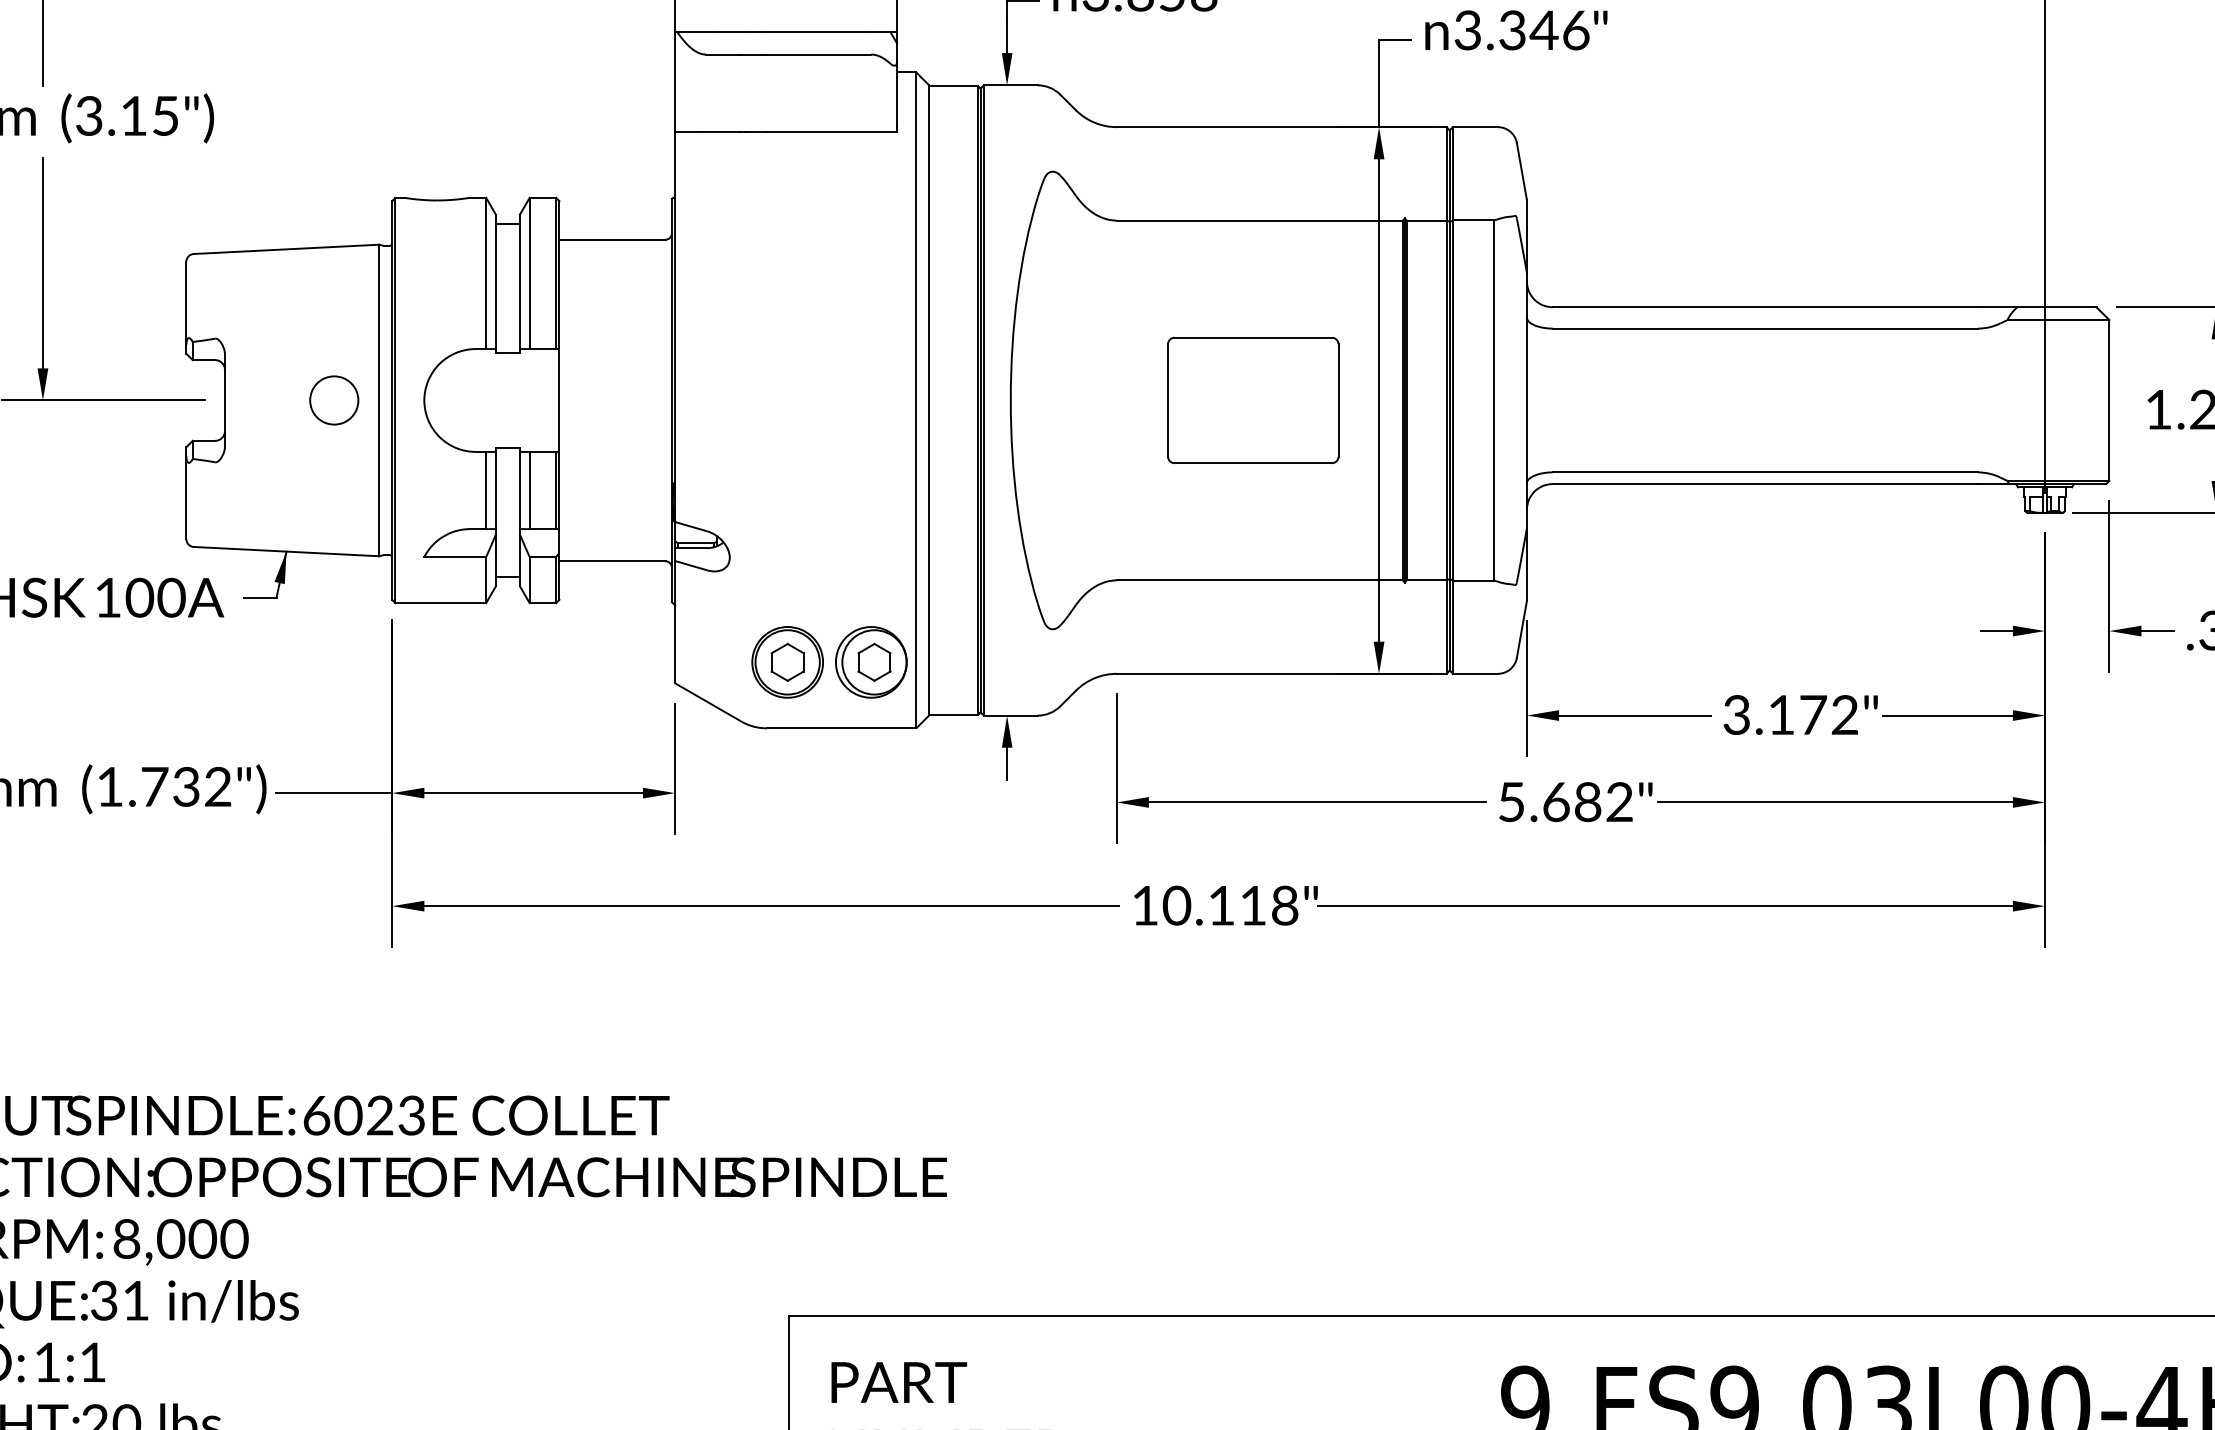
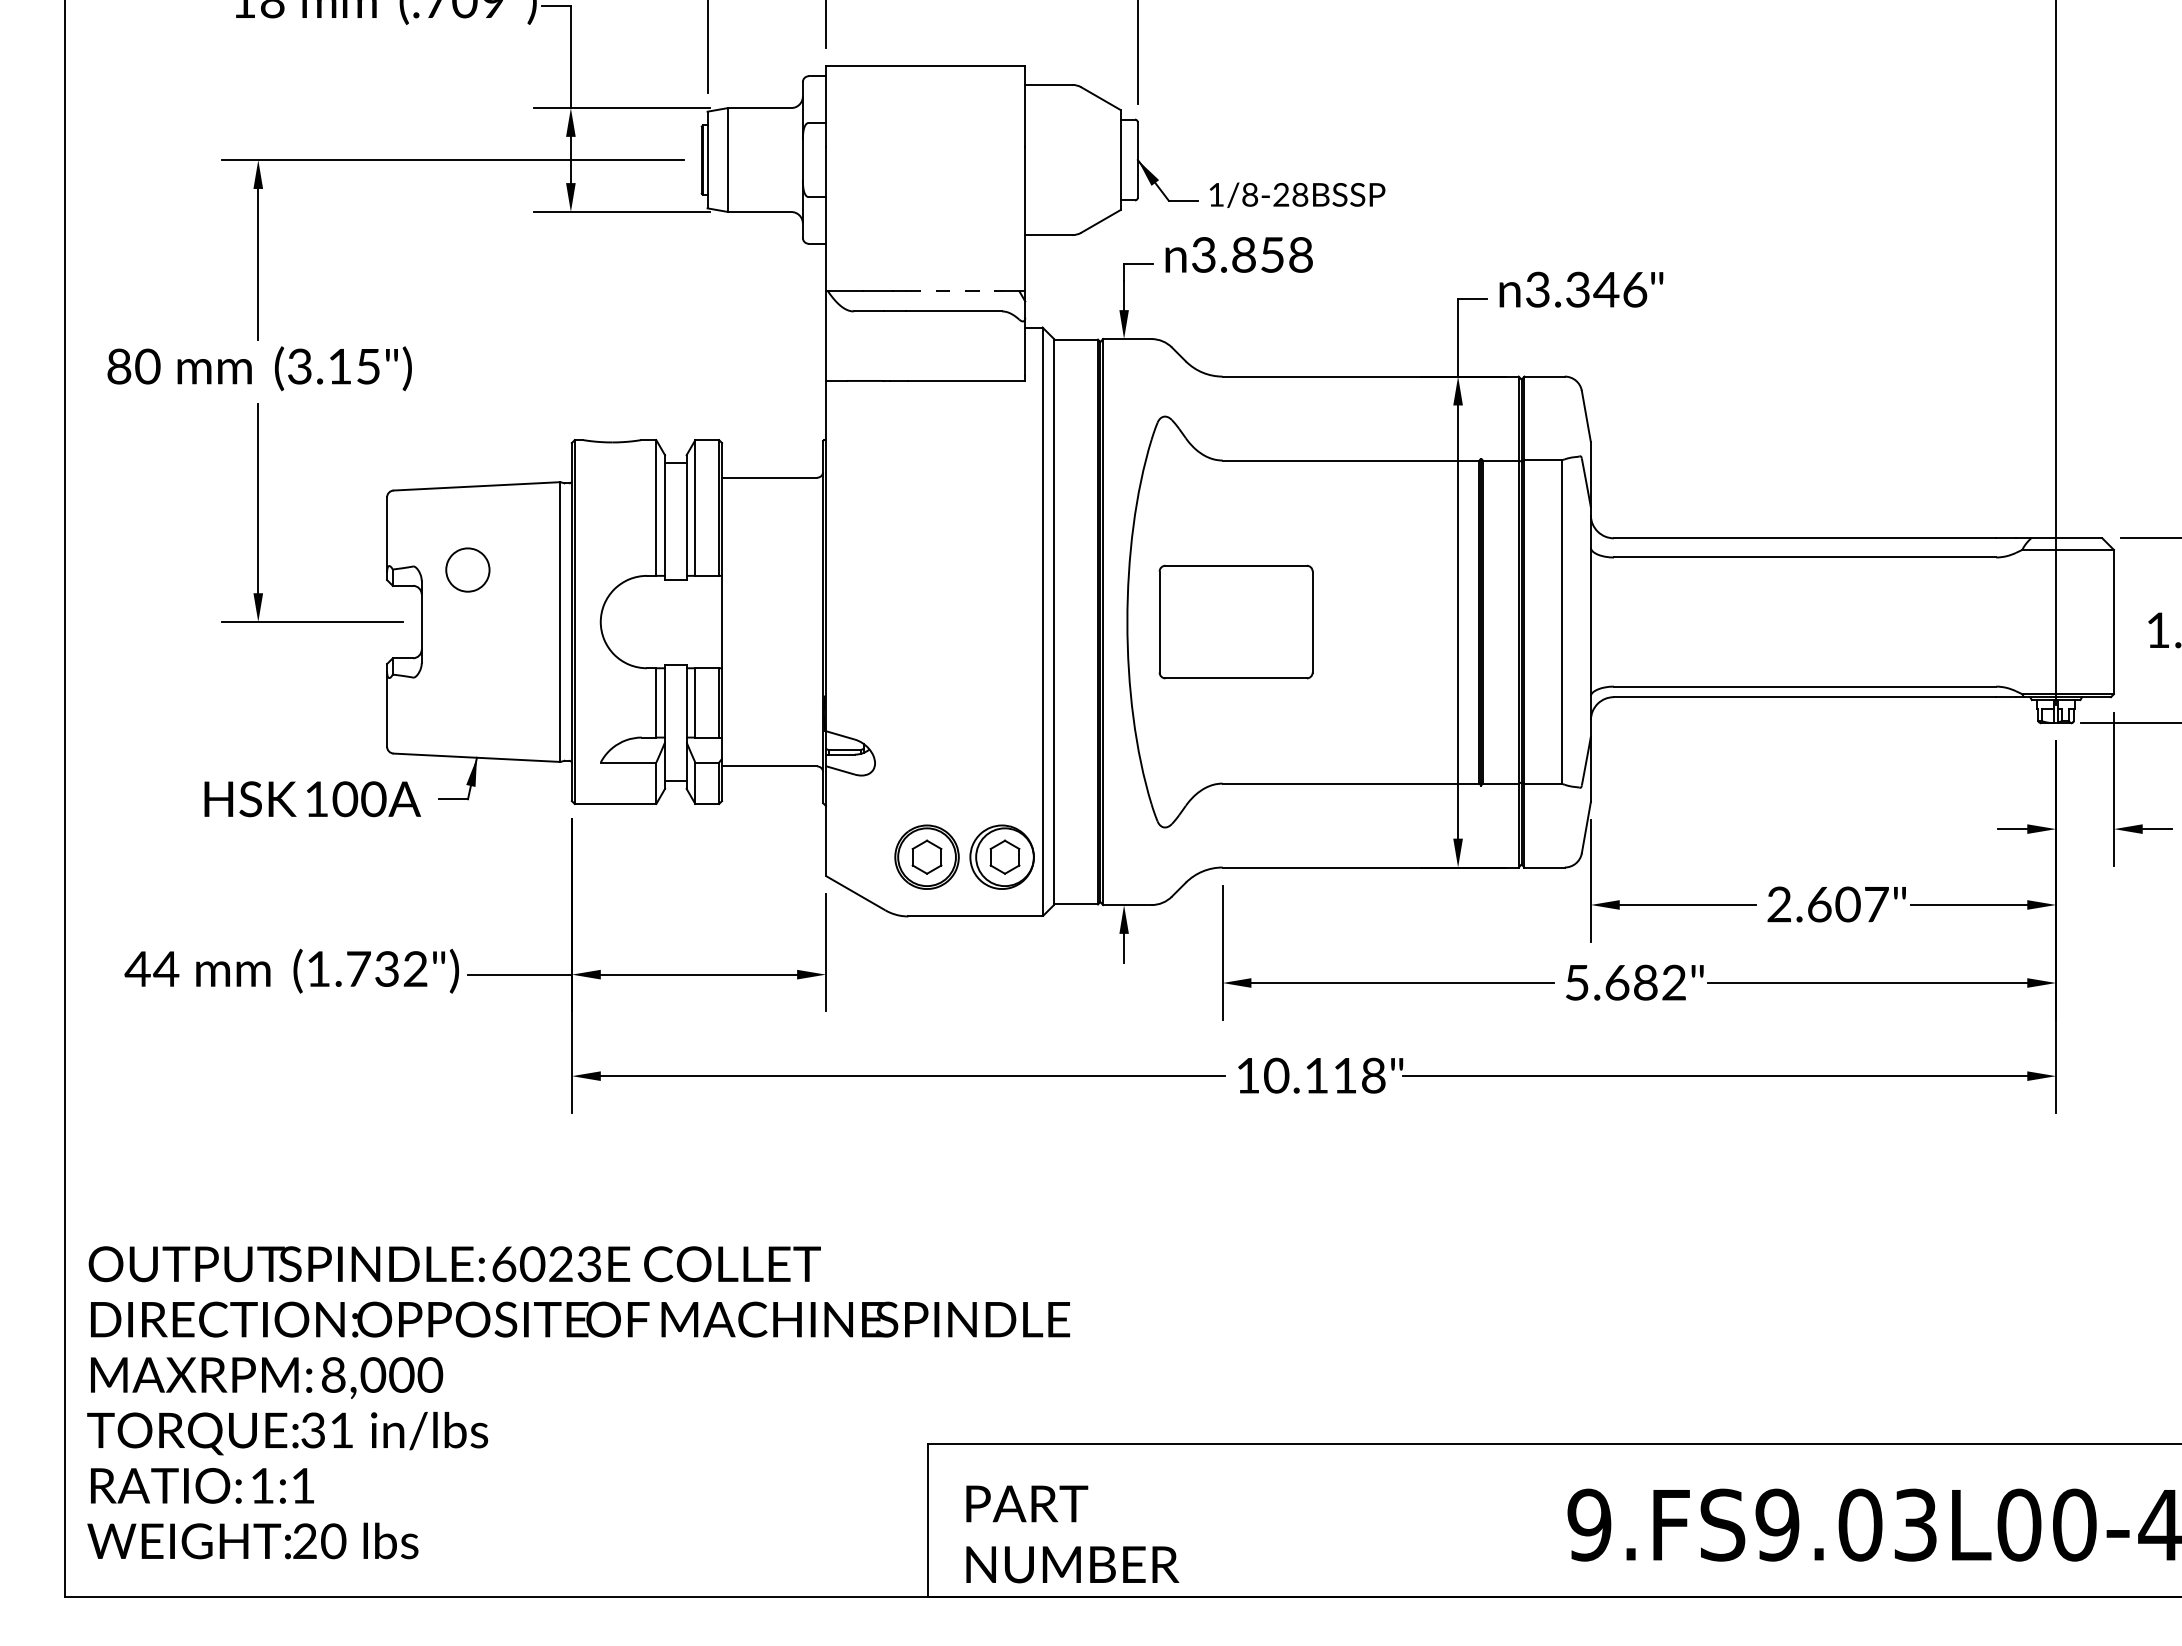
line: (818, 32) -> (954, 291), solid -> dashed
part: (333, 399) -> (467, 569), moved
part: (1252, 399) -> (1235, 621), moved
text: (1790, 715) -> (1827, 904), 3.172" -> 2.607"

